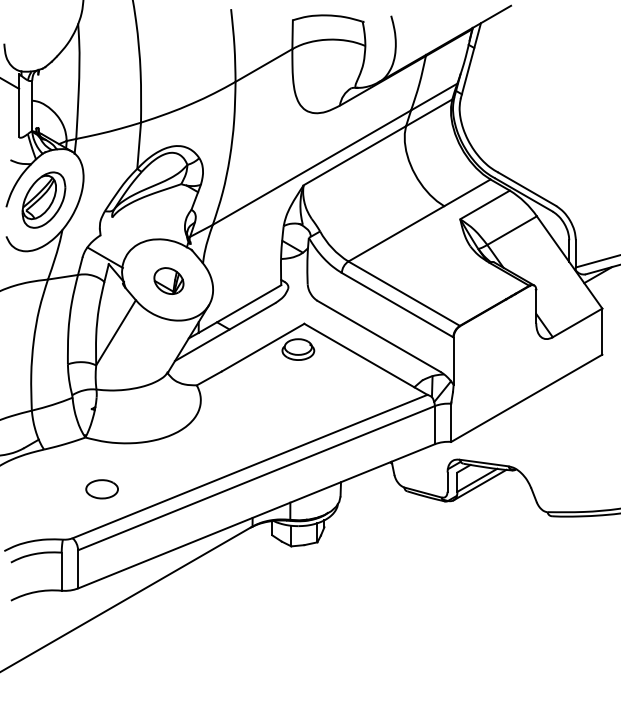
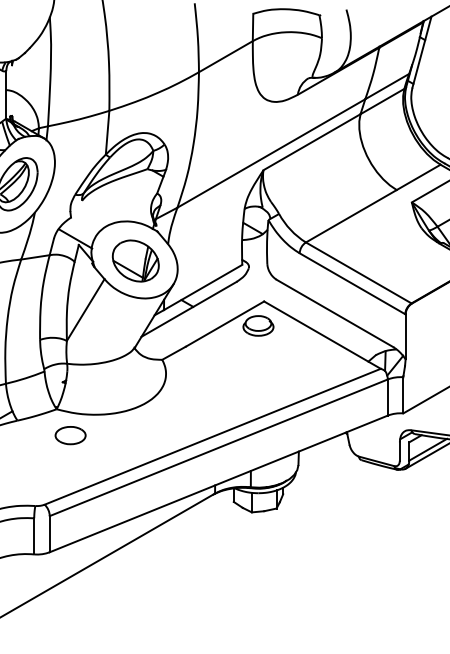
part: (168, 280) -> (135, 260), size x1.67
part: (101, 489) -> (70, 435), moved

